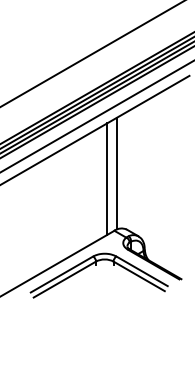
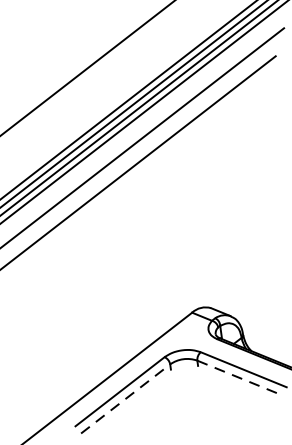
line: (117, 173) -> (184, 223), removed
line: (107, 178) -> (170, 232), removed
line: (139, 276) -> (240, 378), solid -> dashed
line: (64, 279) -> (125, 398), solid -> dashed

